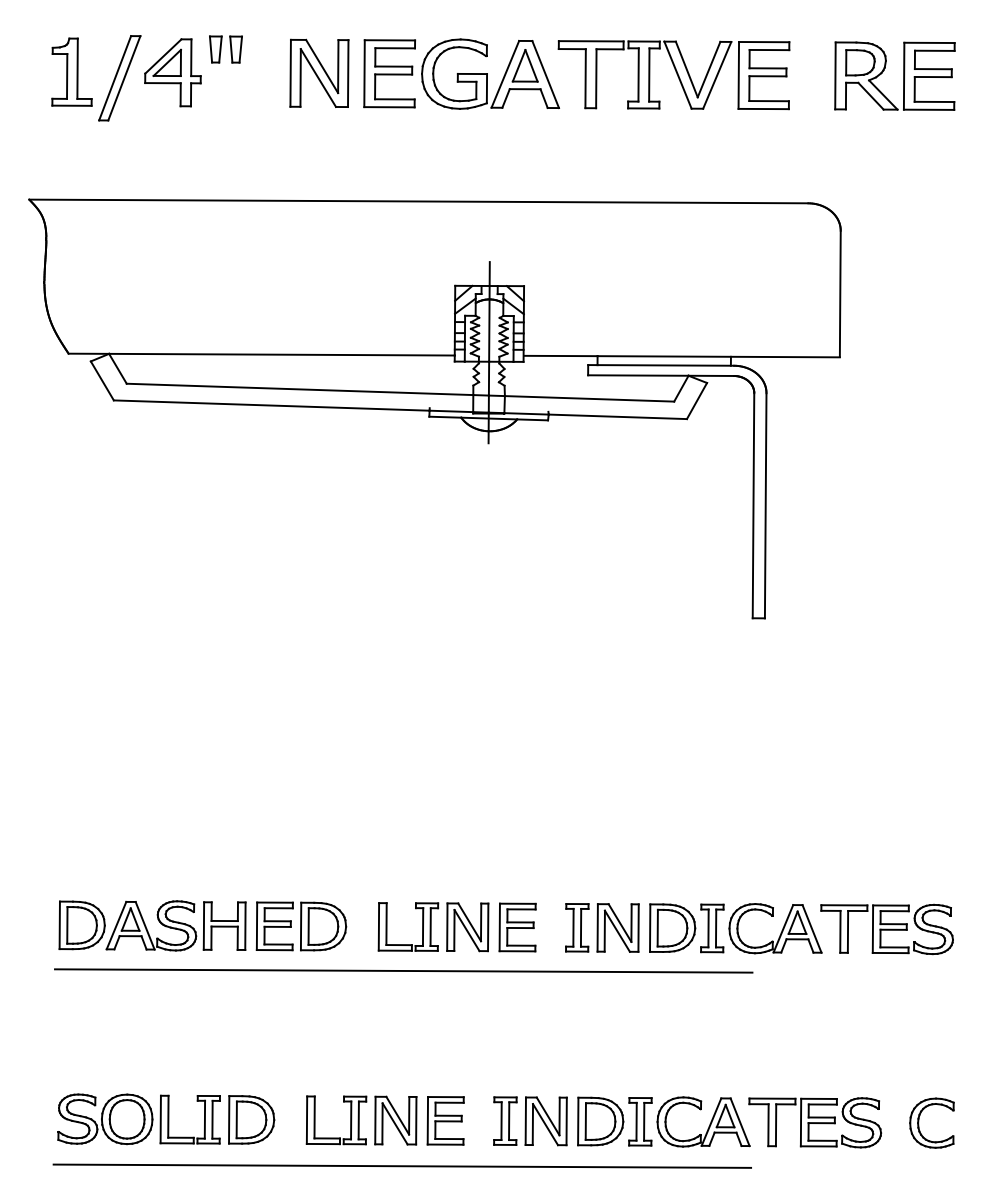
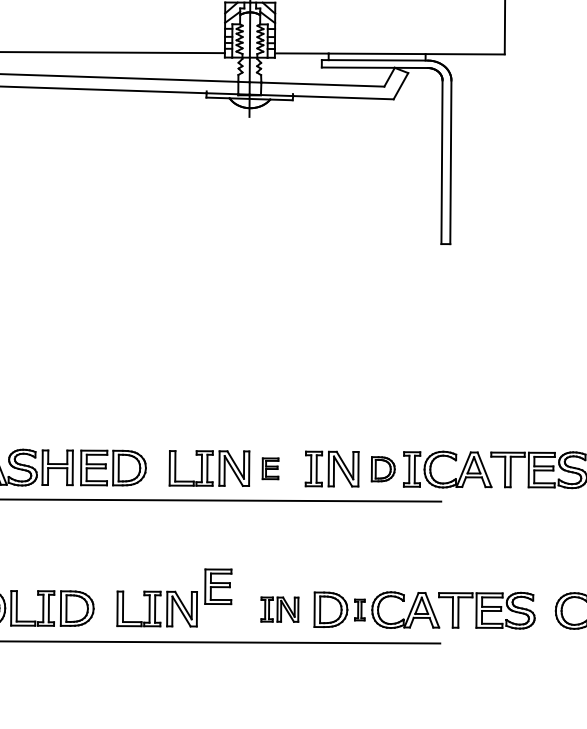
part: (517, 927) -> (270, 468), size x0.6
part: (672, 927) -> (383, 468), size x0.7
part: (445, 1120) -> (218, 586), moved
part: (530, 1121) -> (279, 609), size x0.7
part: (640, 1121) -> (359, 609), size x0.6

